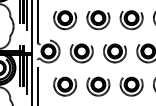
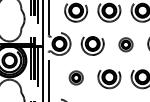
part: (114, 53) -> (125, 46), size x0.6
part: (65, 86) -> (76, 79), size x0.6

